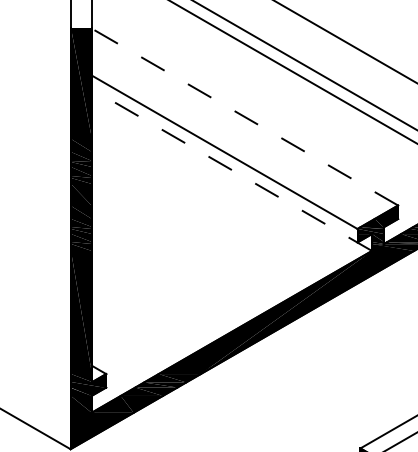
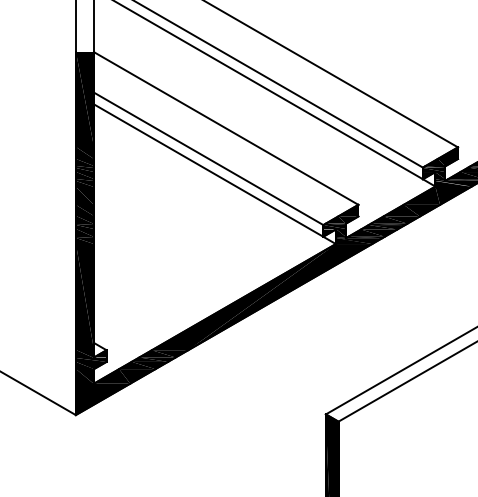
line: (245, 117) -> (226, 128), dashed -> solid
line: (231, 170) -> (214, 174), dashed -> solid

